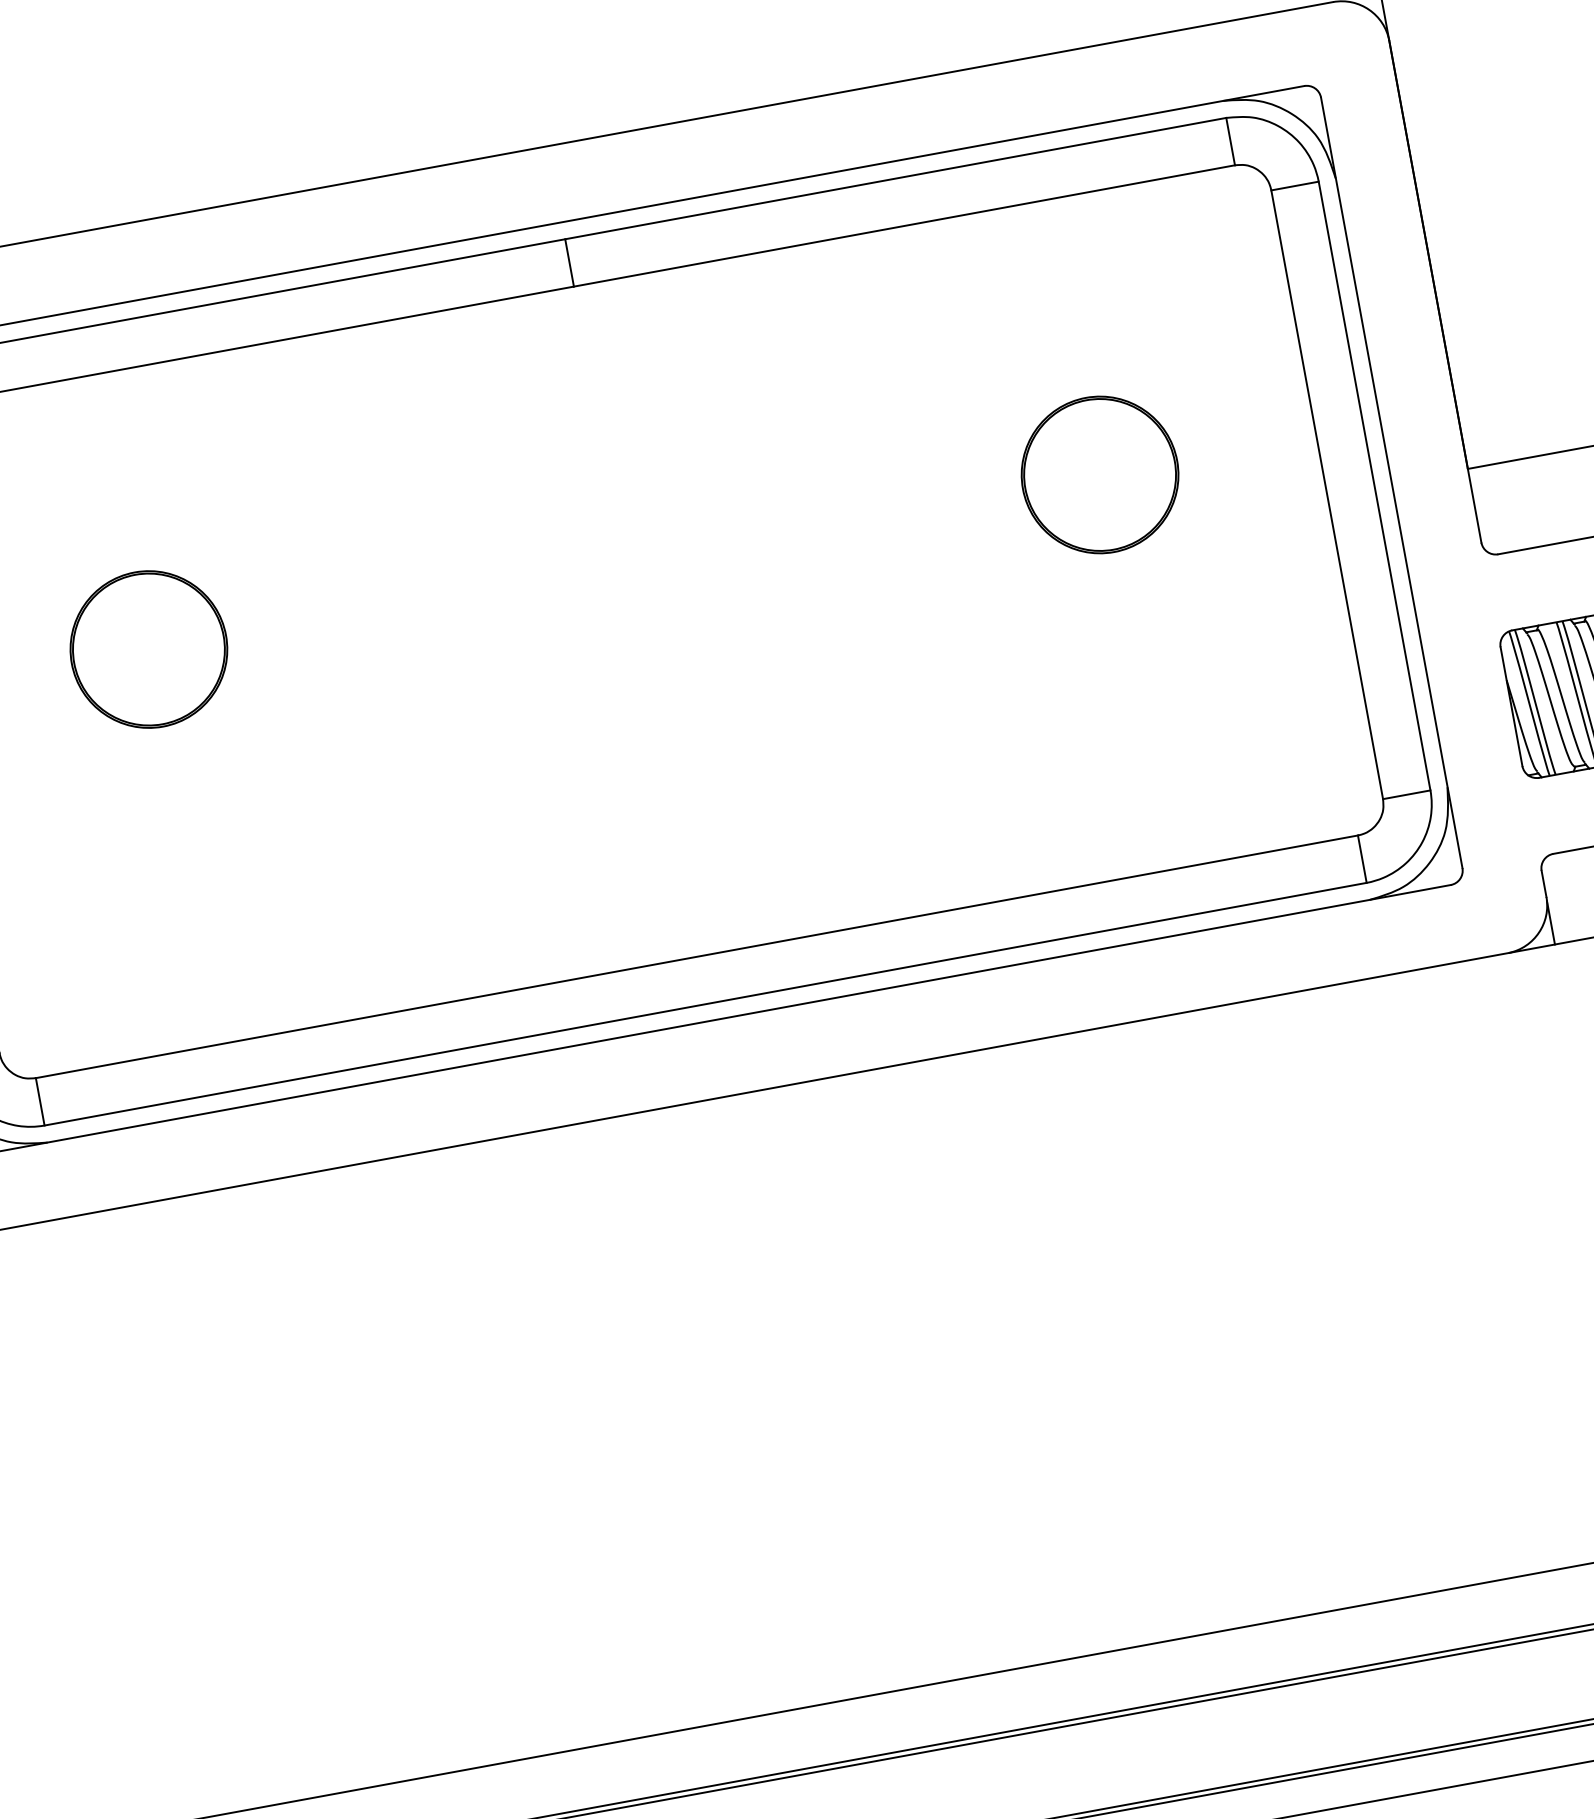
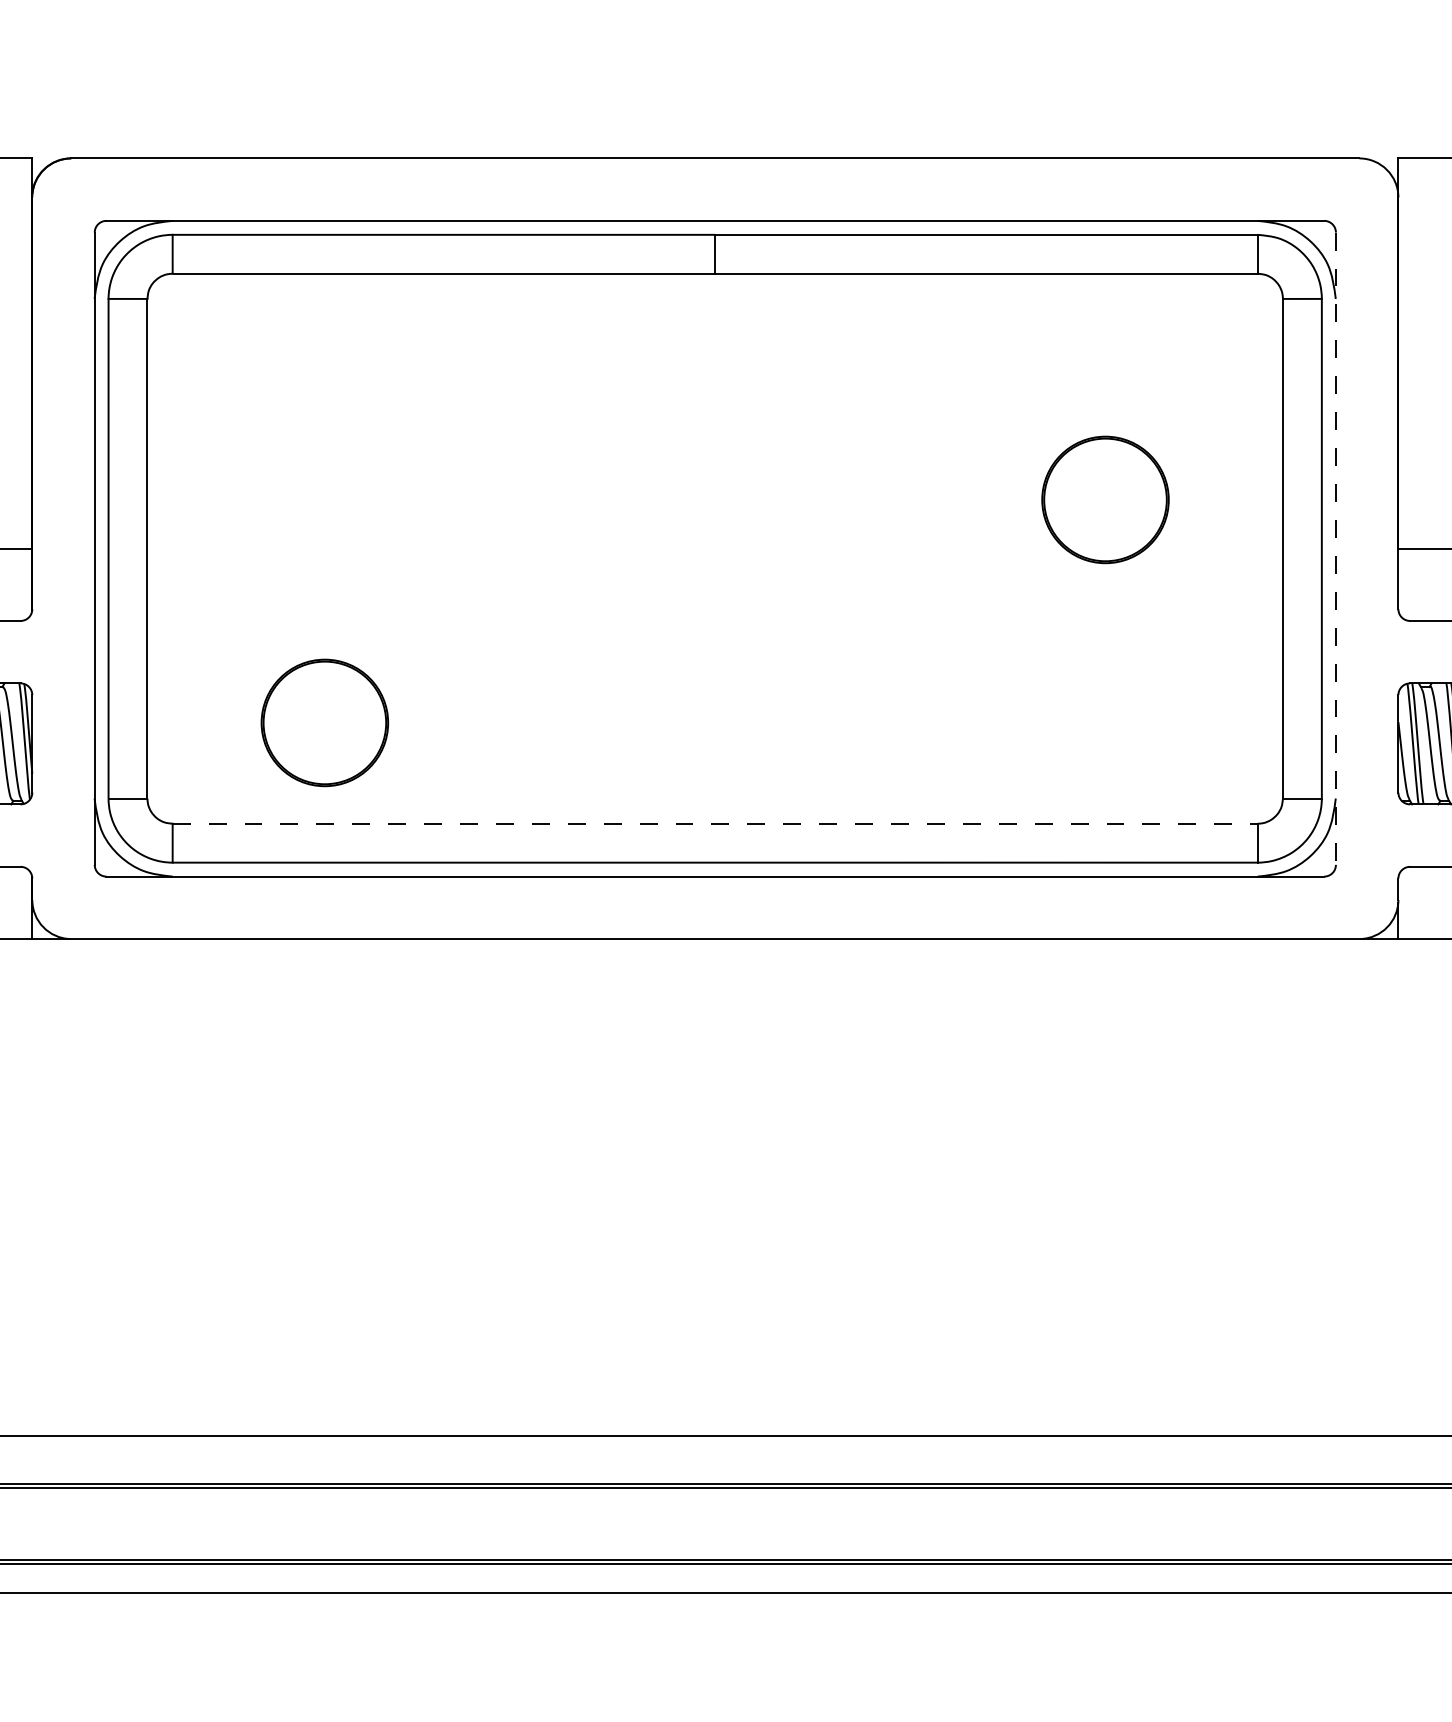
line: (1391, 483) -> (1335, 549), solid -> dashed
part: (148, 649) -> (324, 722), moved
line: (697, 956) -> (715, 823), solid -> dashed

